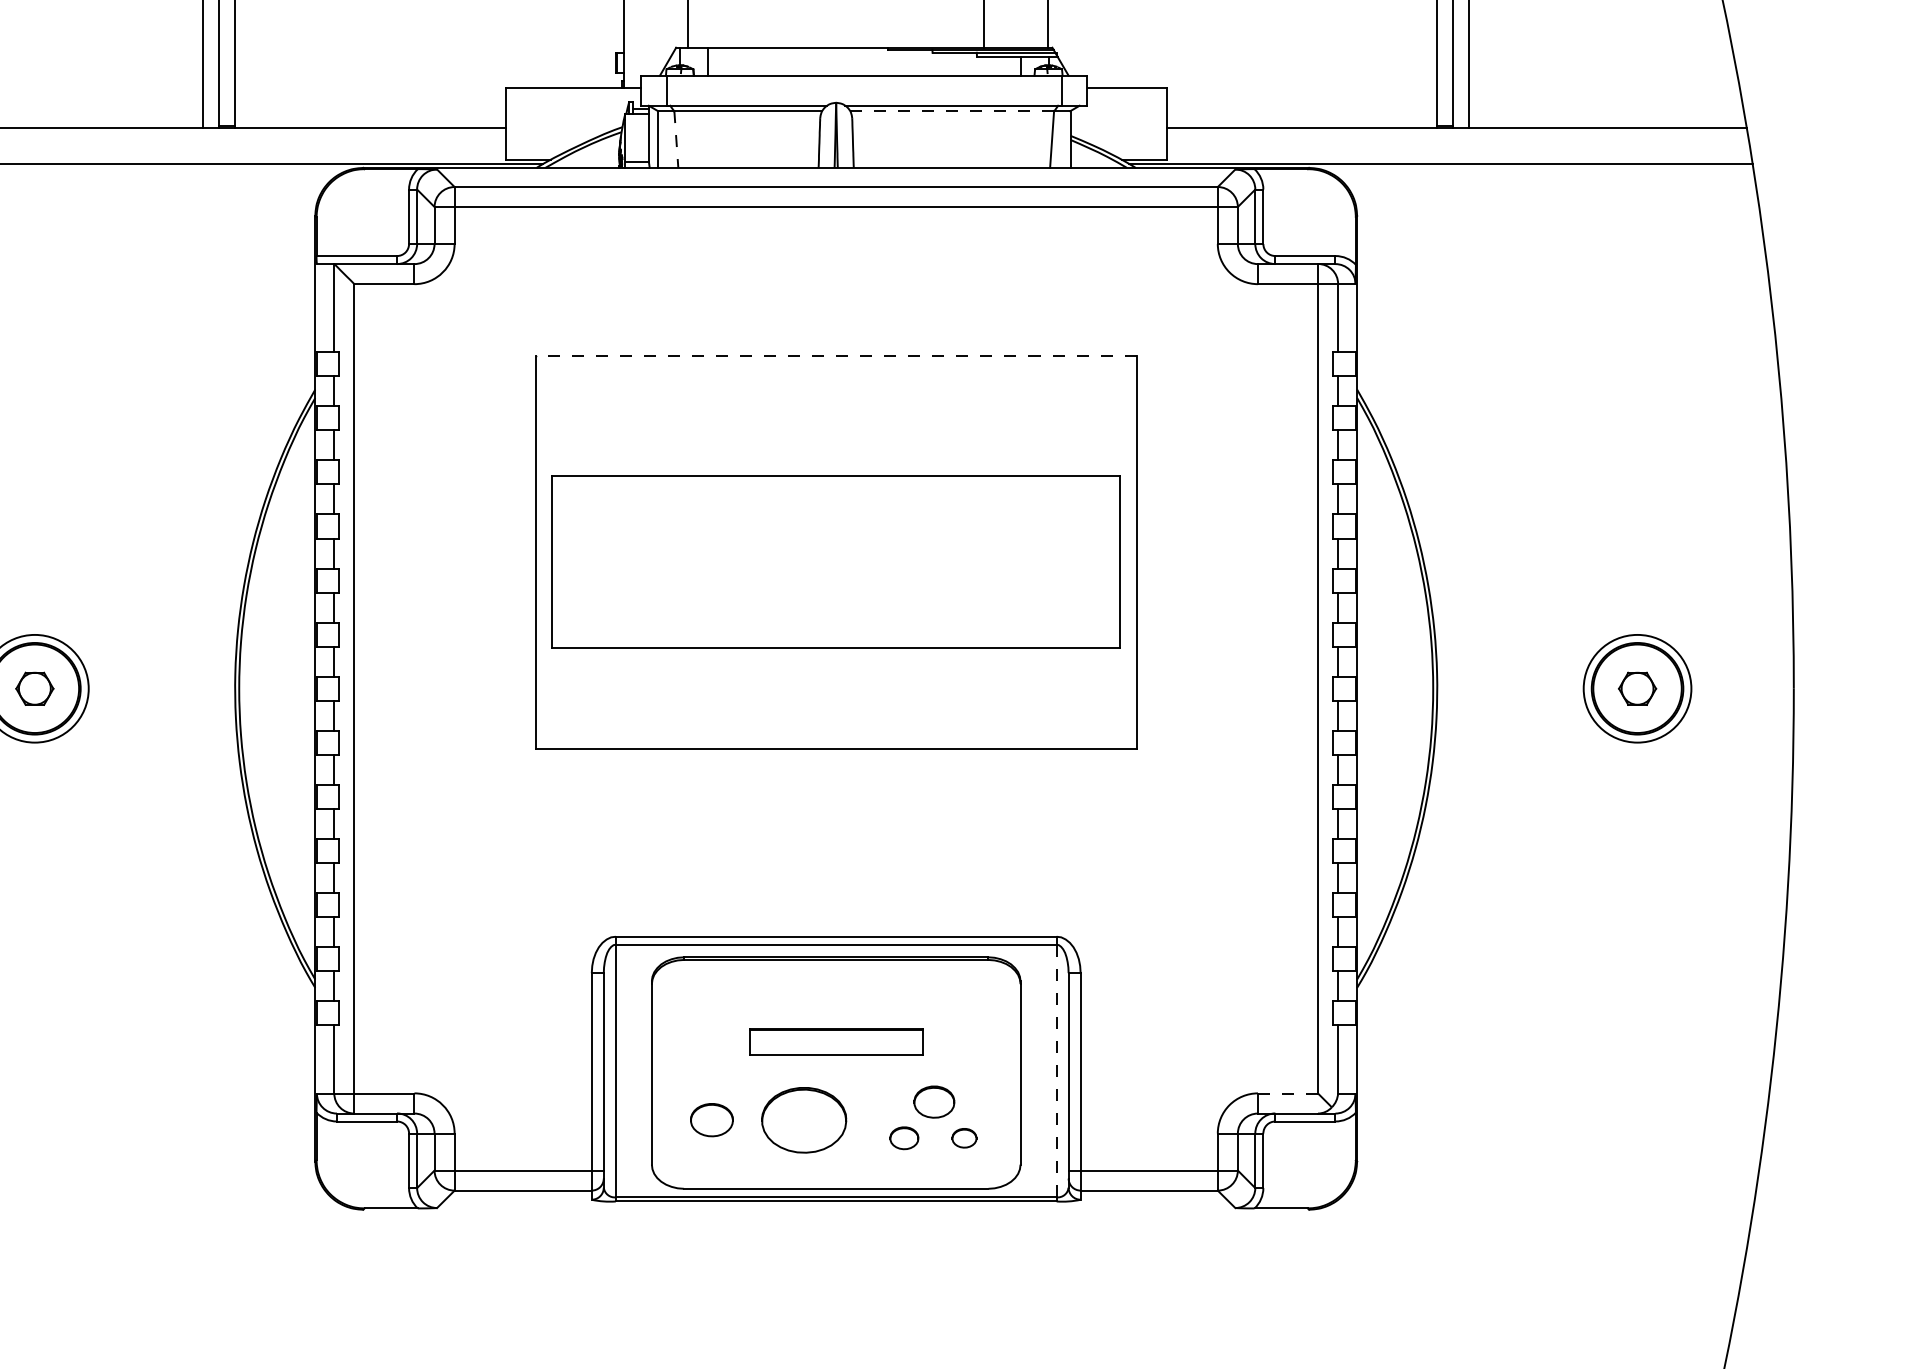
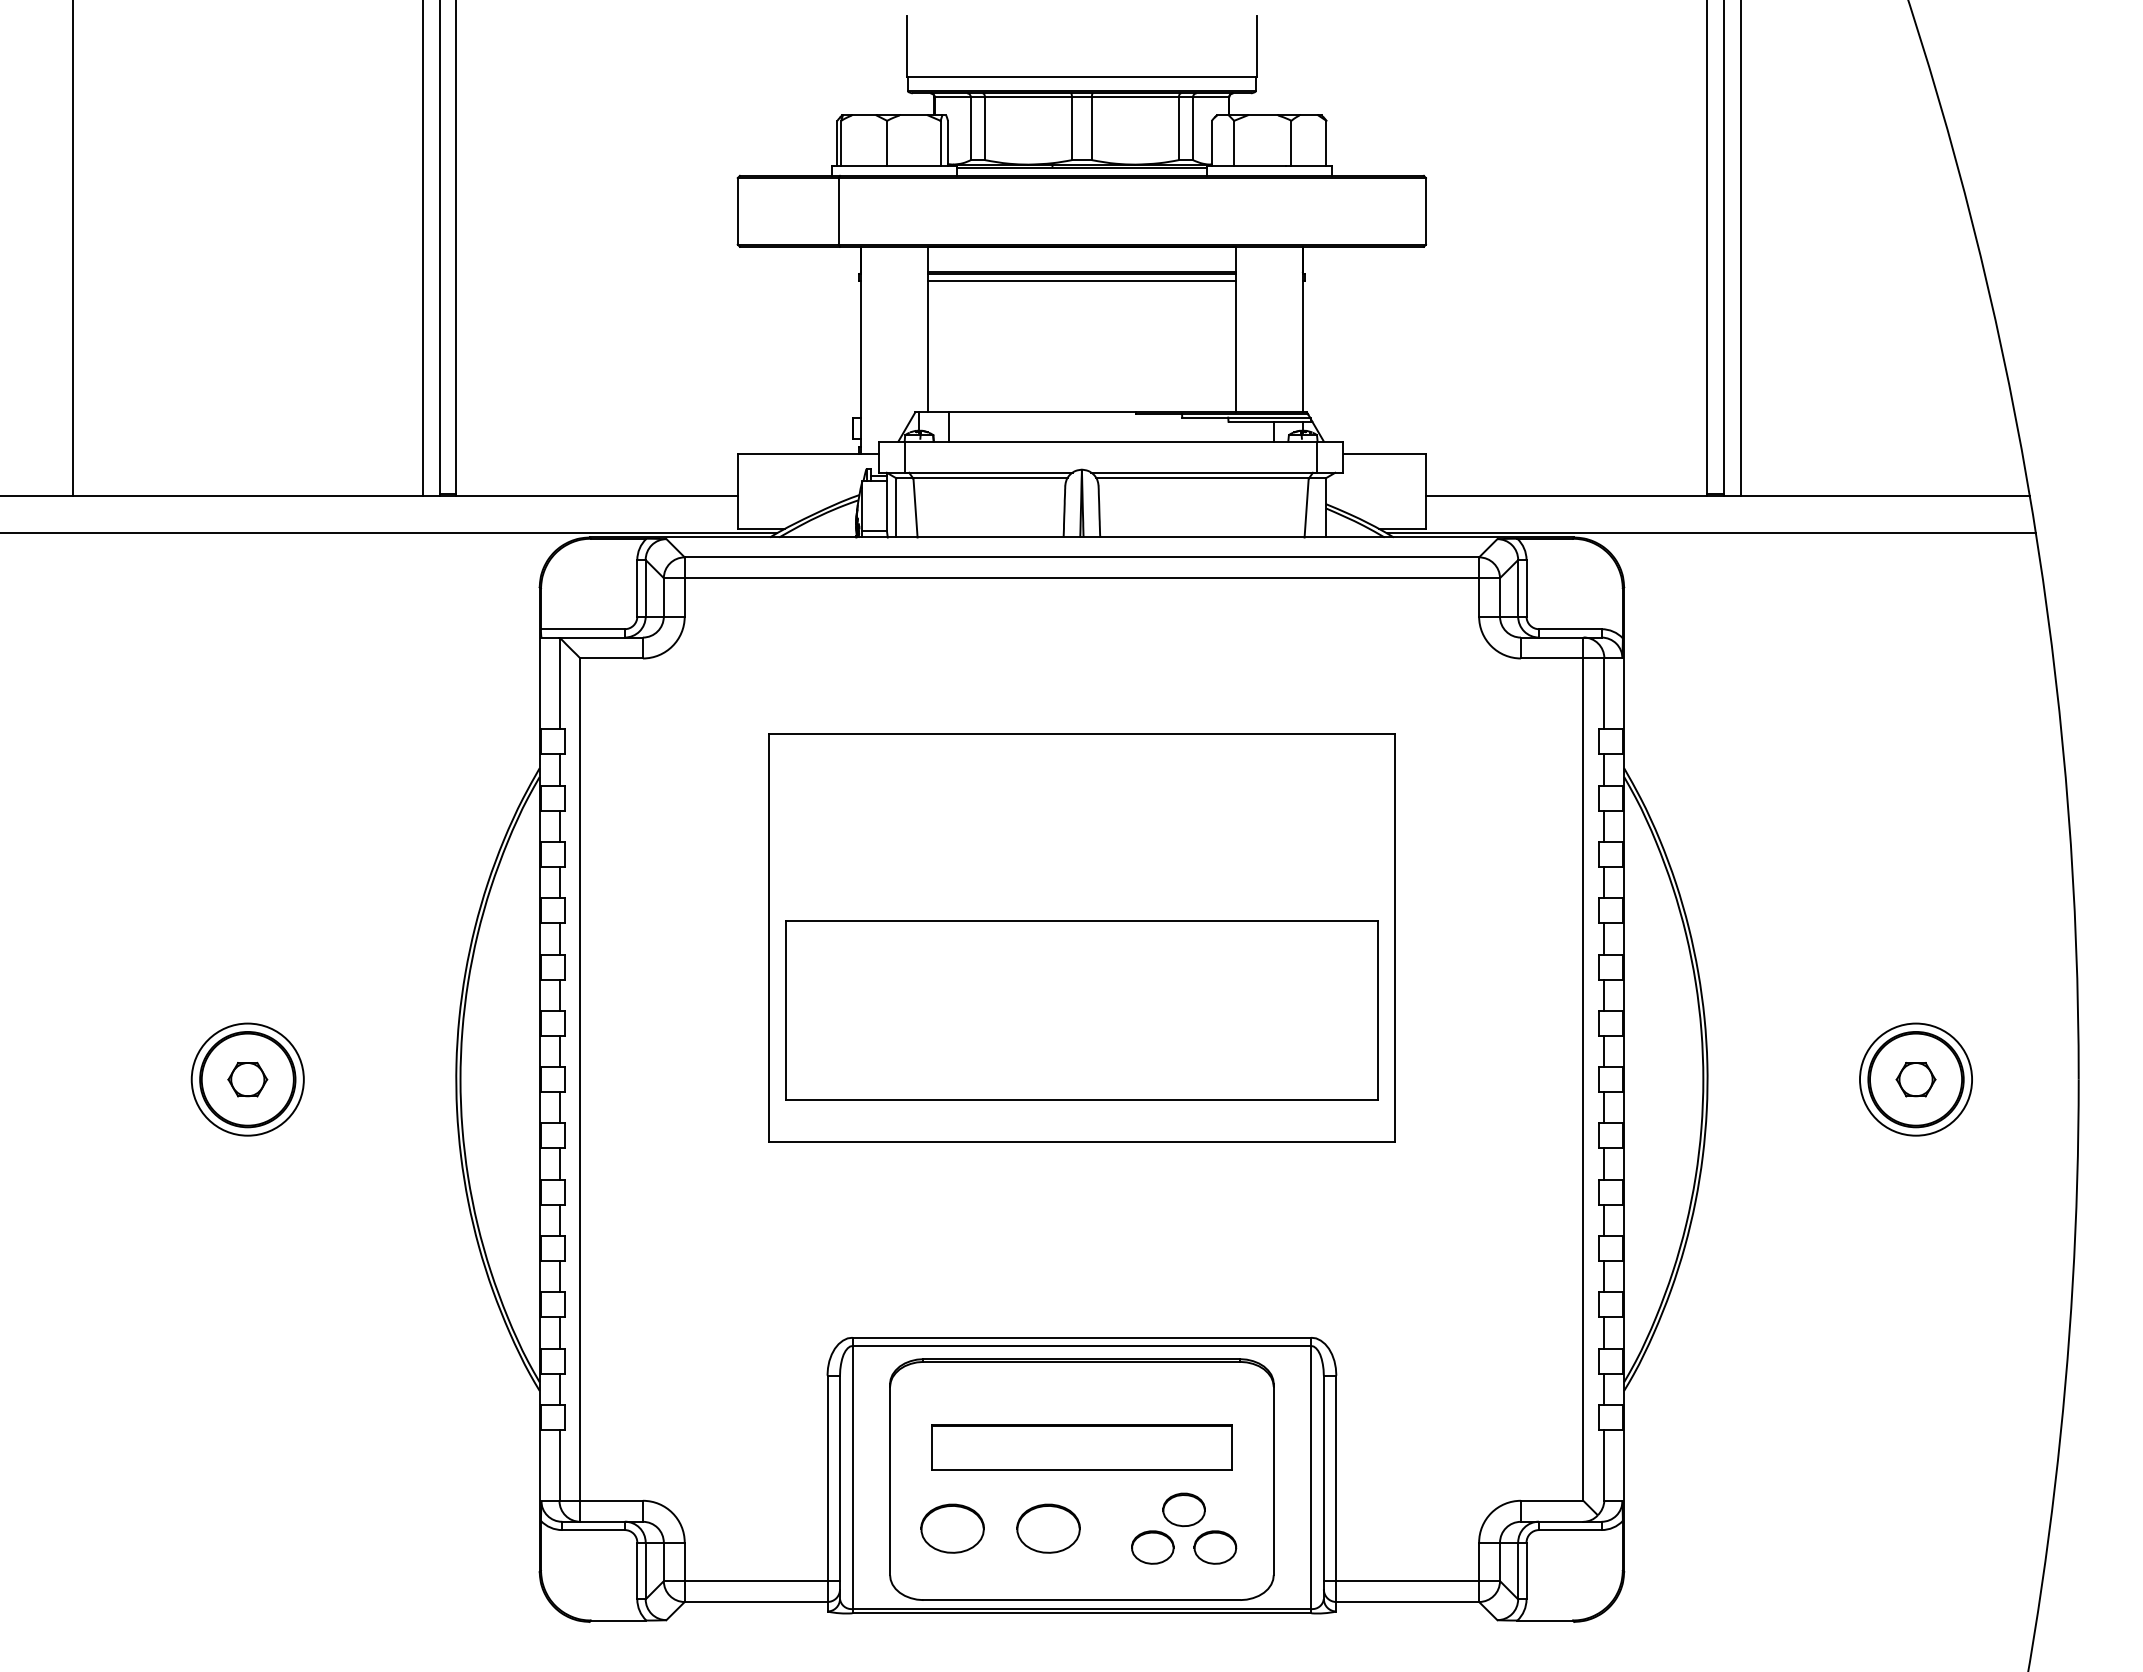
line: (951, 111) -> (1201, 478), dashed -> solid
line: (676, 139) -> (915, 507), dashed -> solid
line: (835, 356) -> (1081, 733), dashed -> solid
part: (835, 562) -> (1081, 1010), moved
part: (835, 1042) -> (1081, 1447), size x1.67
line: (1056, 1070) -> (1311, 1477), dashed -> solid
line: (1288, 1093) -> (1552, 1500), dashed -> solid
part: (711, 1119) -> (952, 1528), size x1.43
part: (804, 1119) -> (1048, 1528), size x0.71
part: (904, 1138) -> (1152, 1547), size x1.43
part: (964, 1138) -> (1215, 1547), size x1.67

